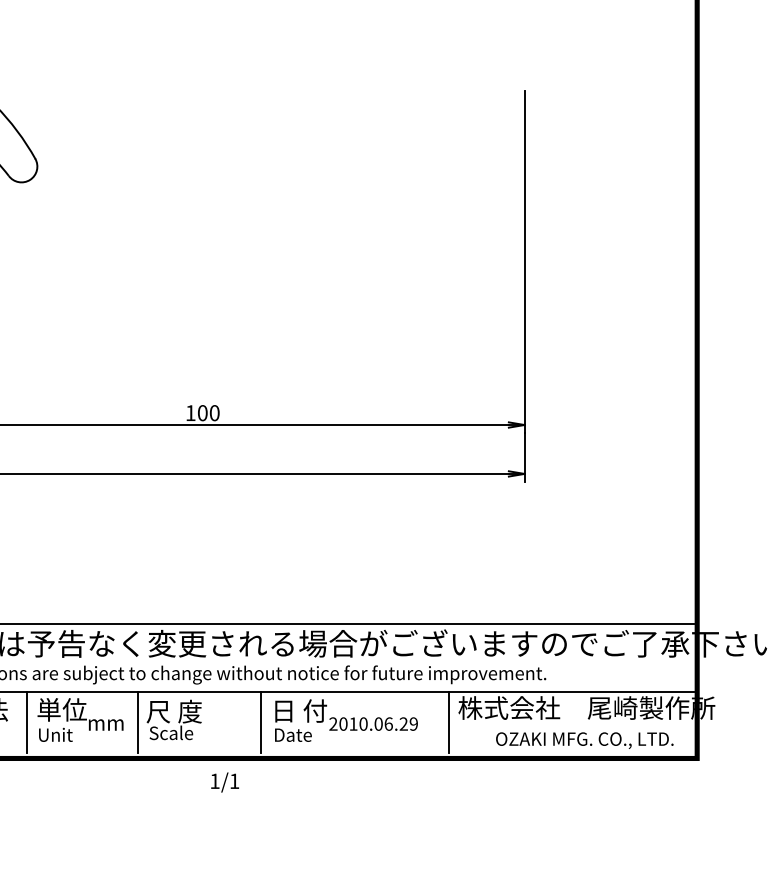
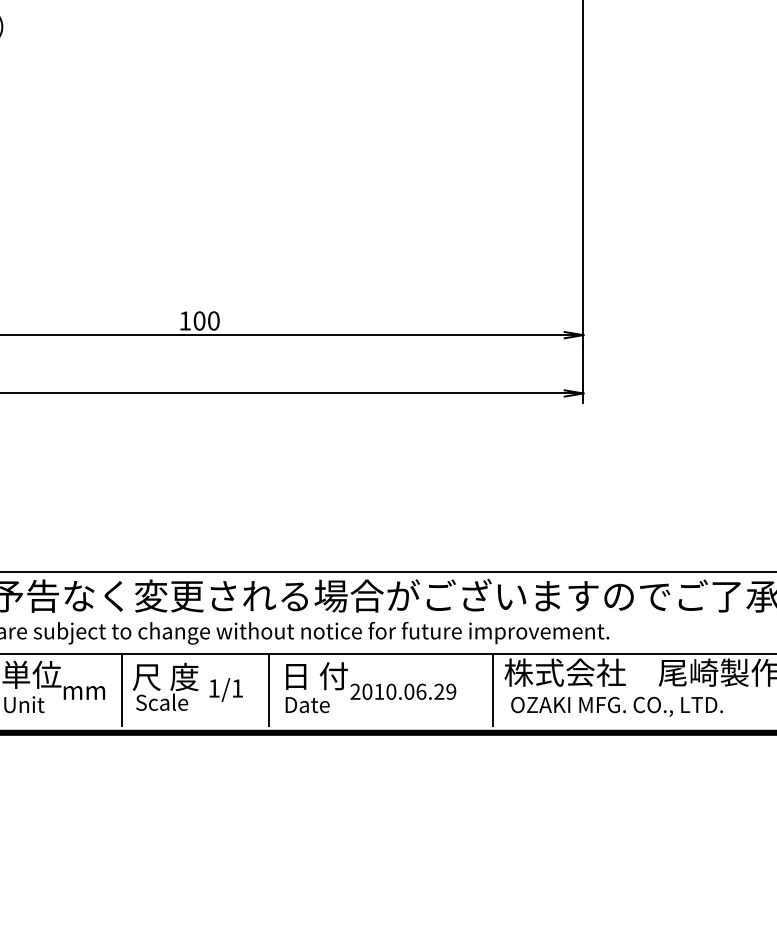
text: (584, 740) -> (616, 706), moved
text: (224, 782) -> (225, 689), moved

